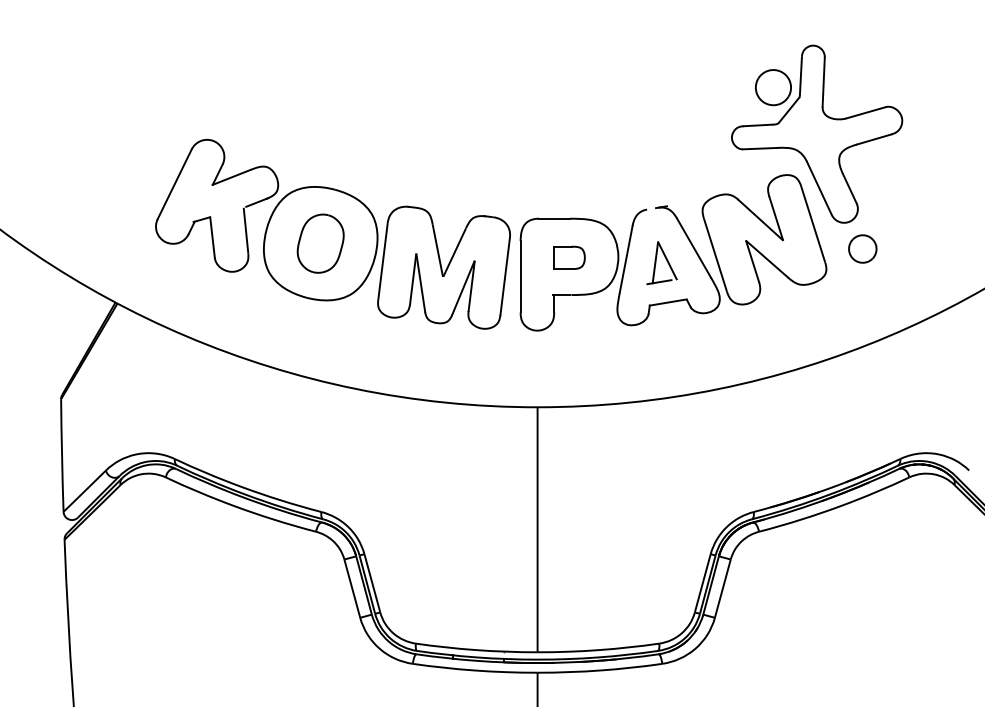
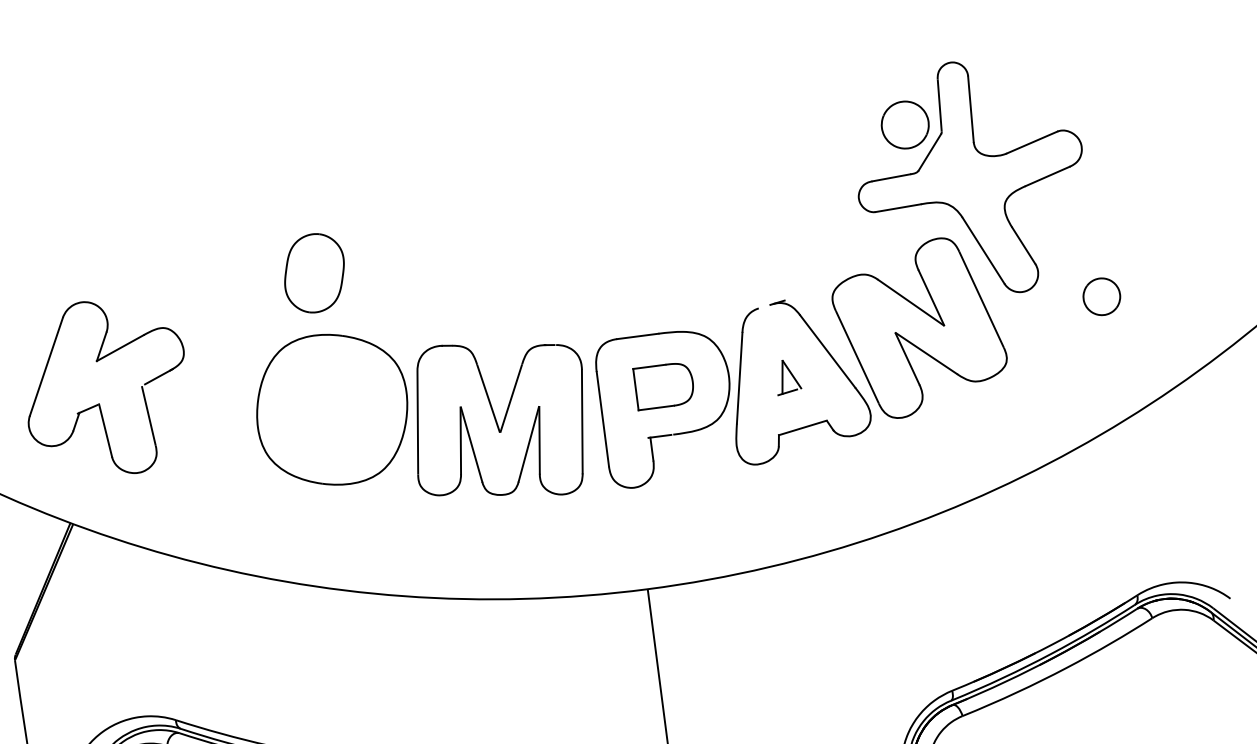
part: (217, 205) -> (106, 387), moved
part: (320, 243) -> (314, 273), moved
part: (862, 248) -> (1101, 296), moved
part: (569, 257) -> (664, 385), size x1.4
part: (661, 263) -> (787, 377), size x0.6

